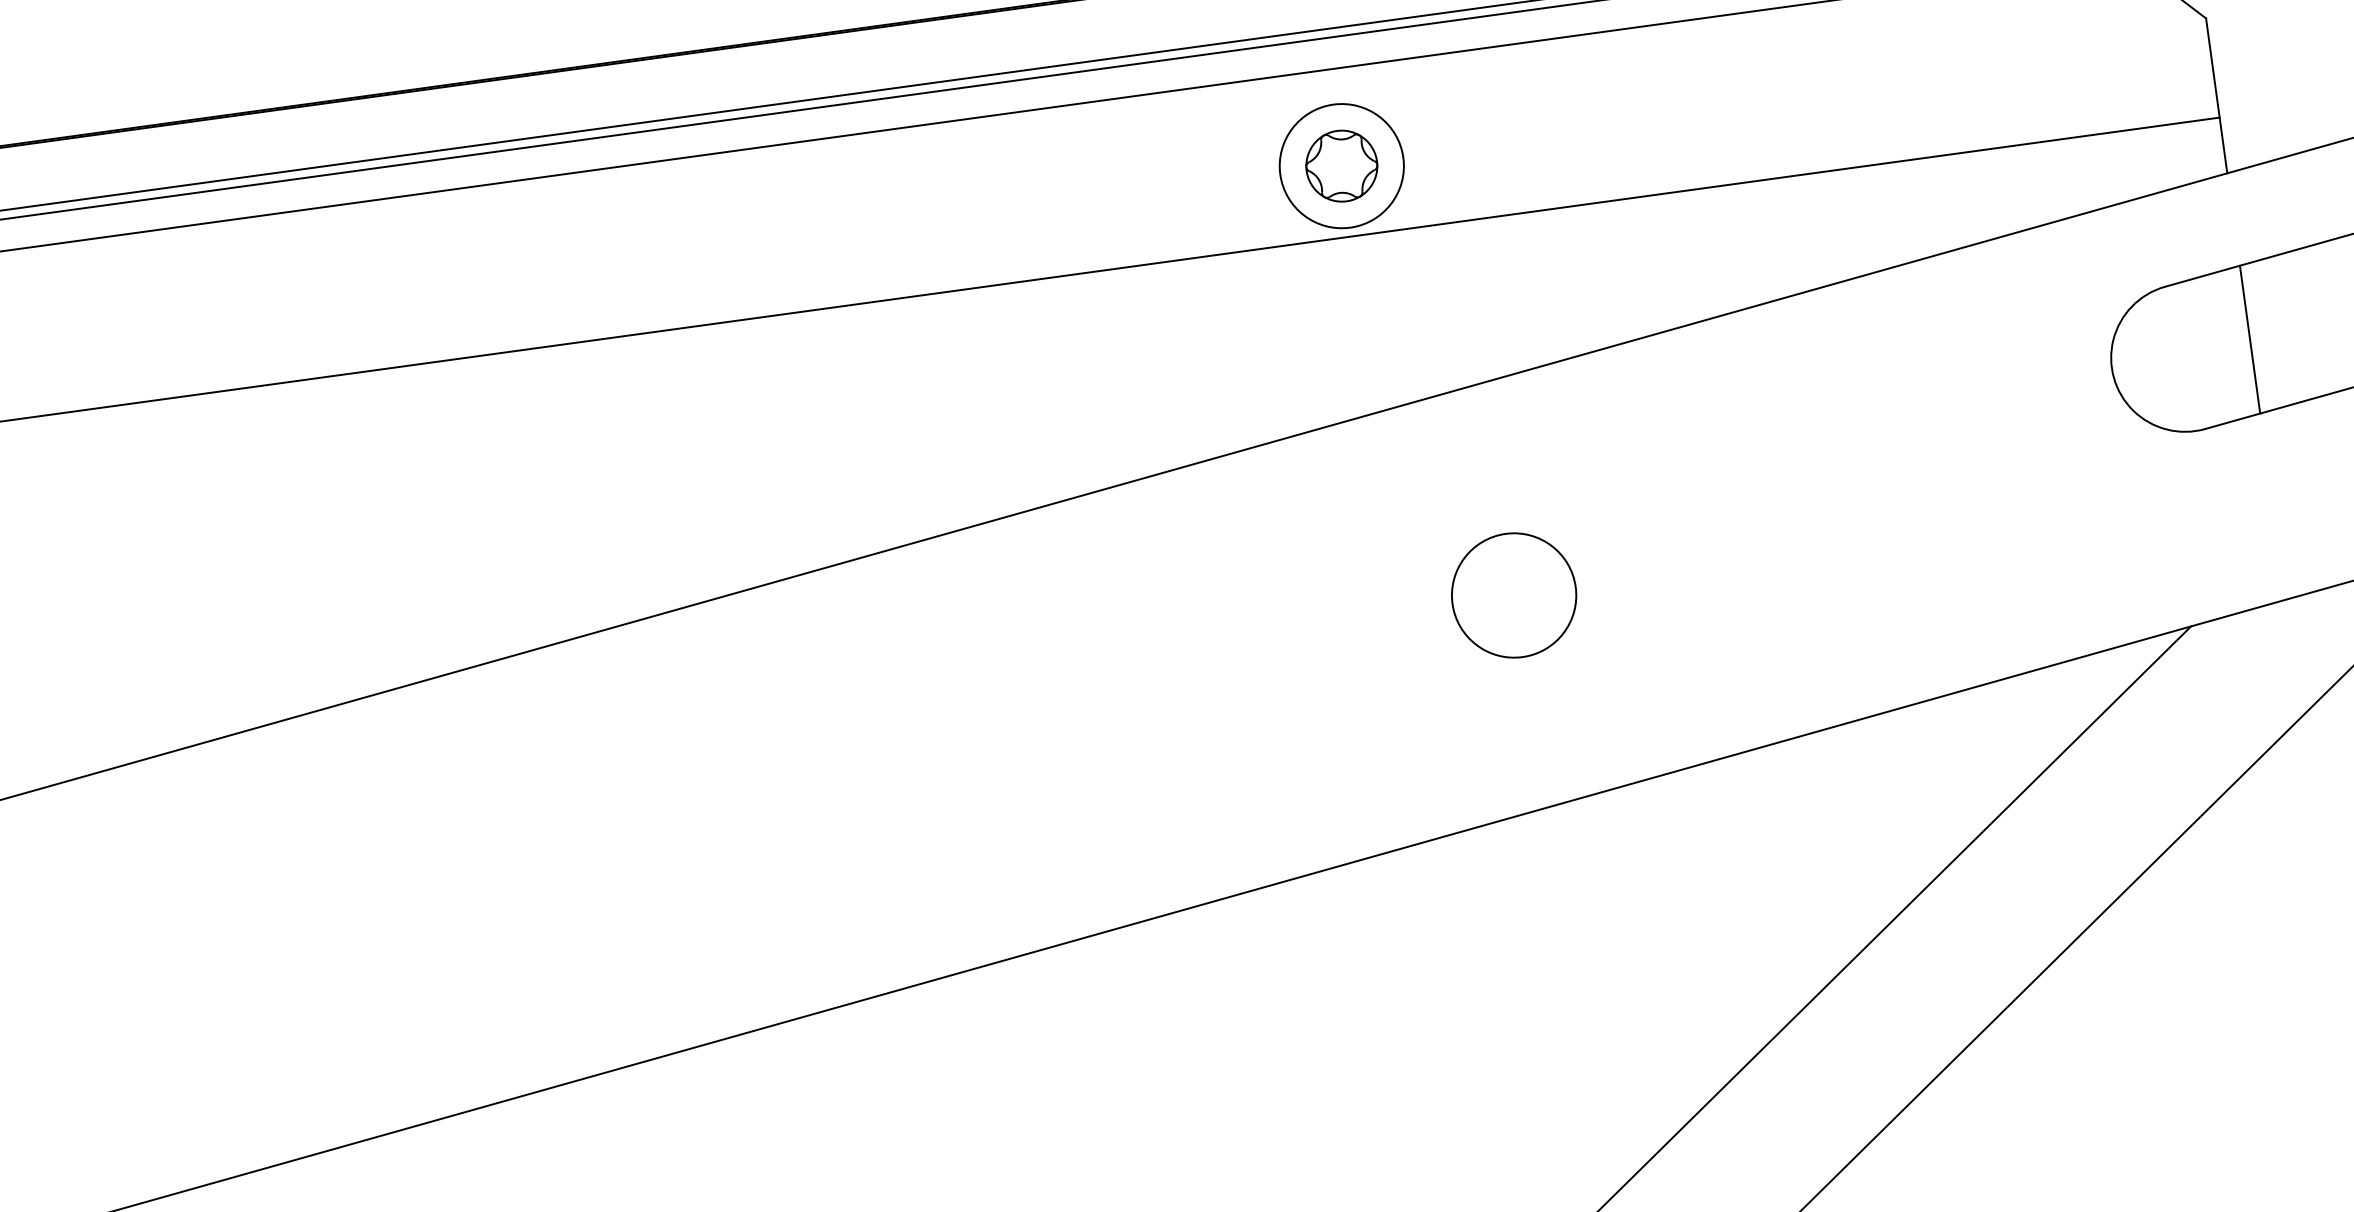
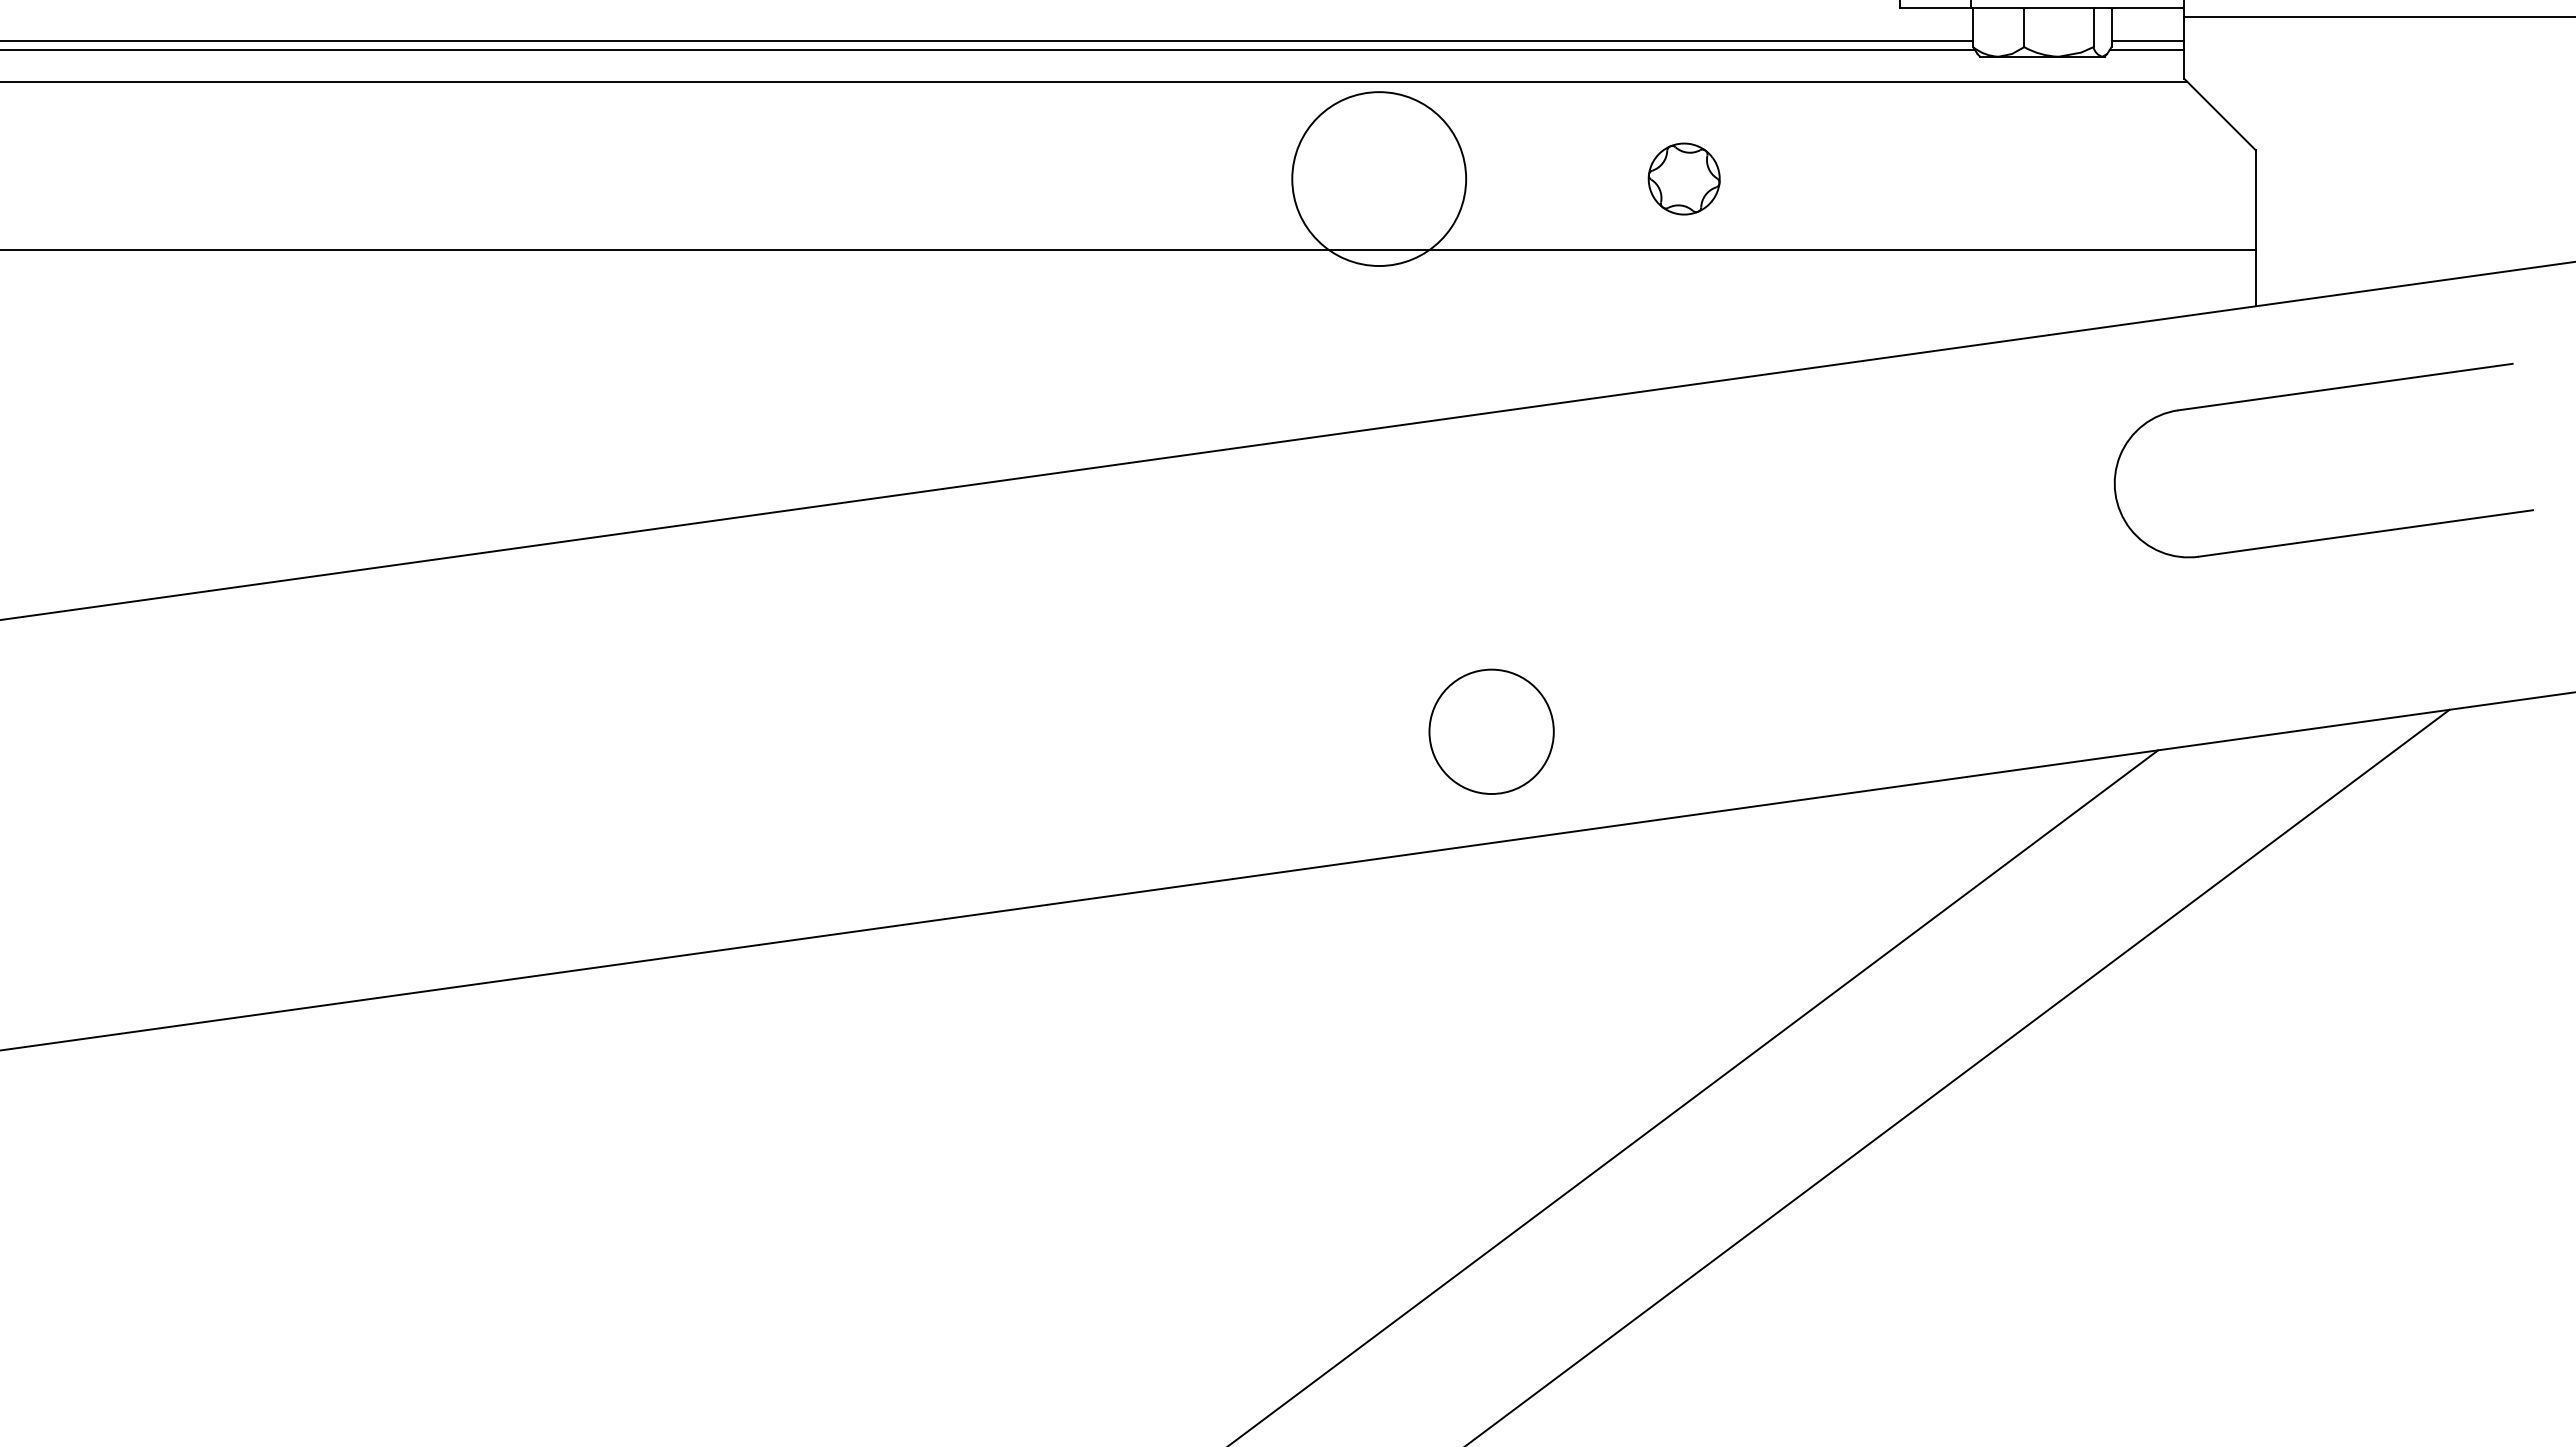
part: (1341, 165) -> (1683, 178), moved
circle: (1342, 165) -> (1379, 178), size x1.4
line: (2249, 338) -> (2255, 473), removed
circle: (1513, 595) -> (1491, 731), moved

